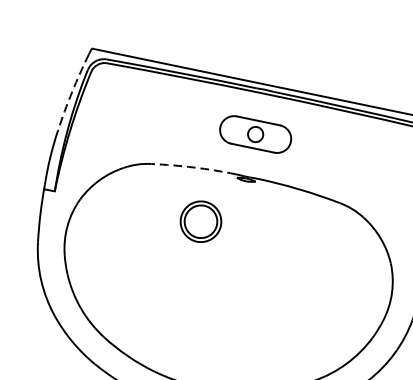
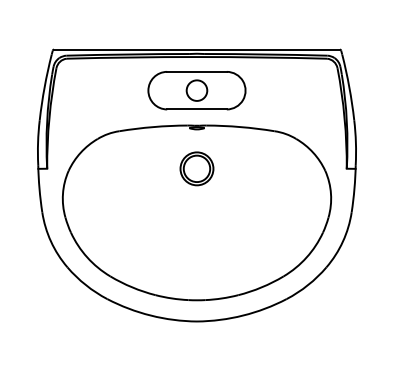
arc: (71, 92) -> (44, 87), dashed -> solid
part: (255, 134) -> (196, 90), size x1.67
arc: (193, 168) -> (153, 127), dashed -> solid
part: (200, 221) -> (196, 168), moved

